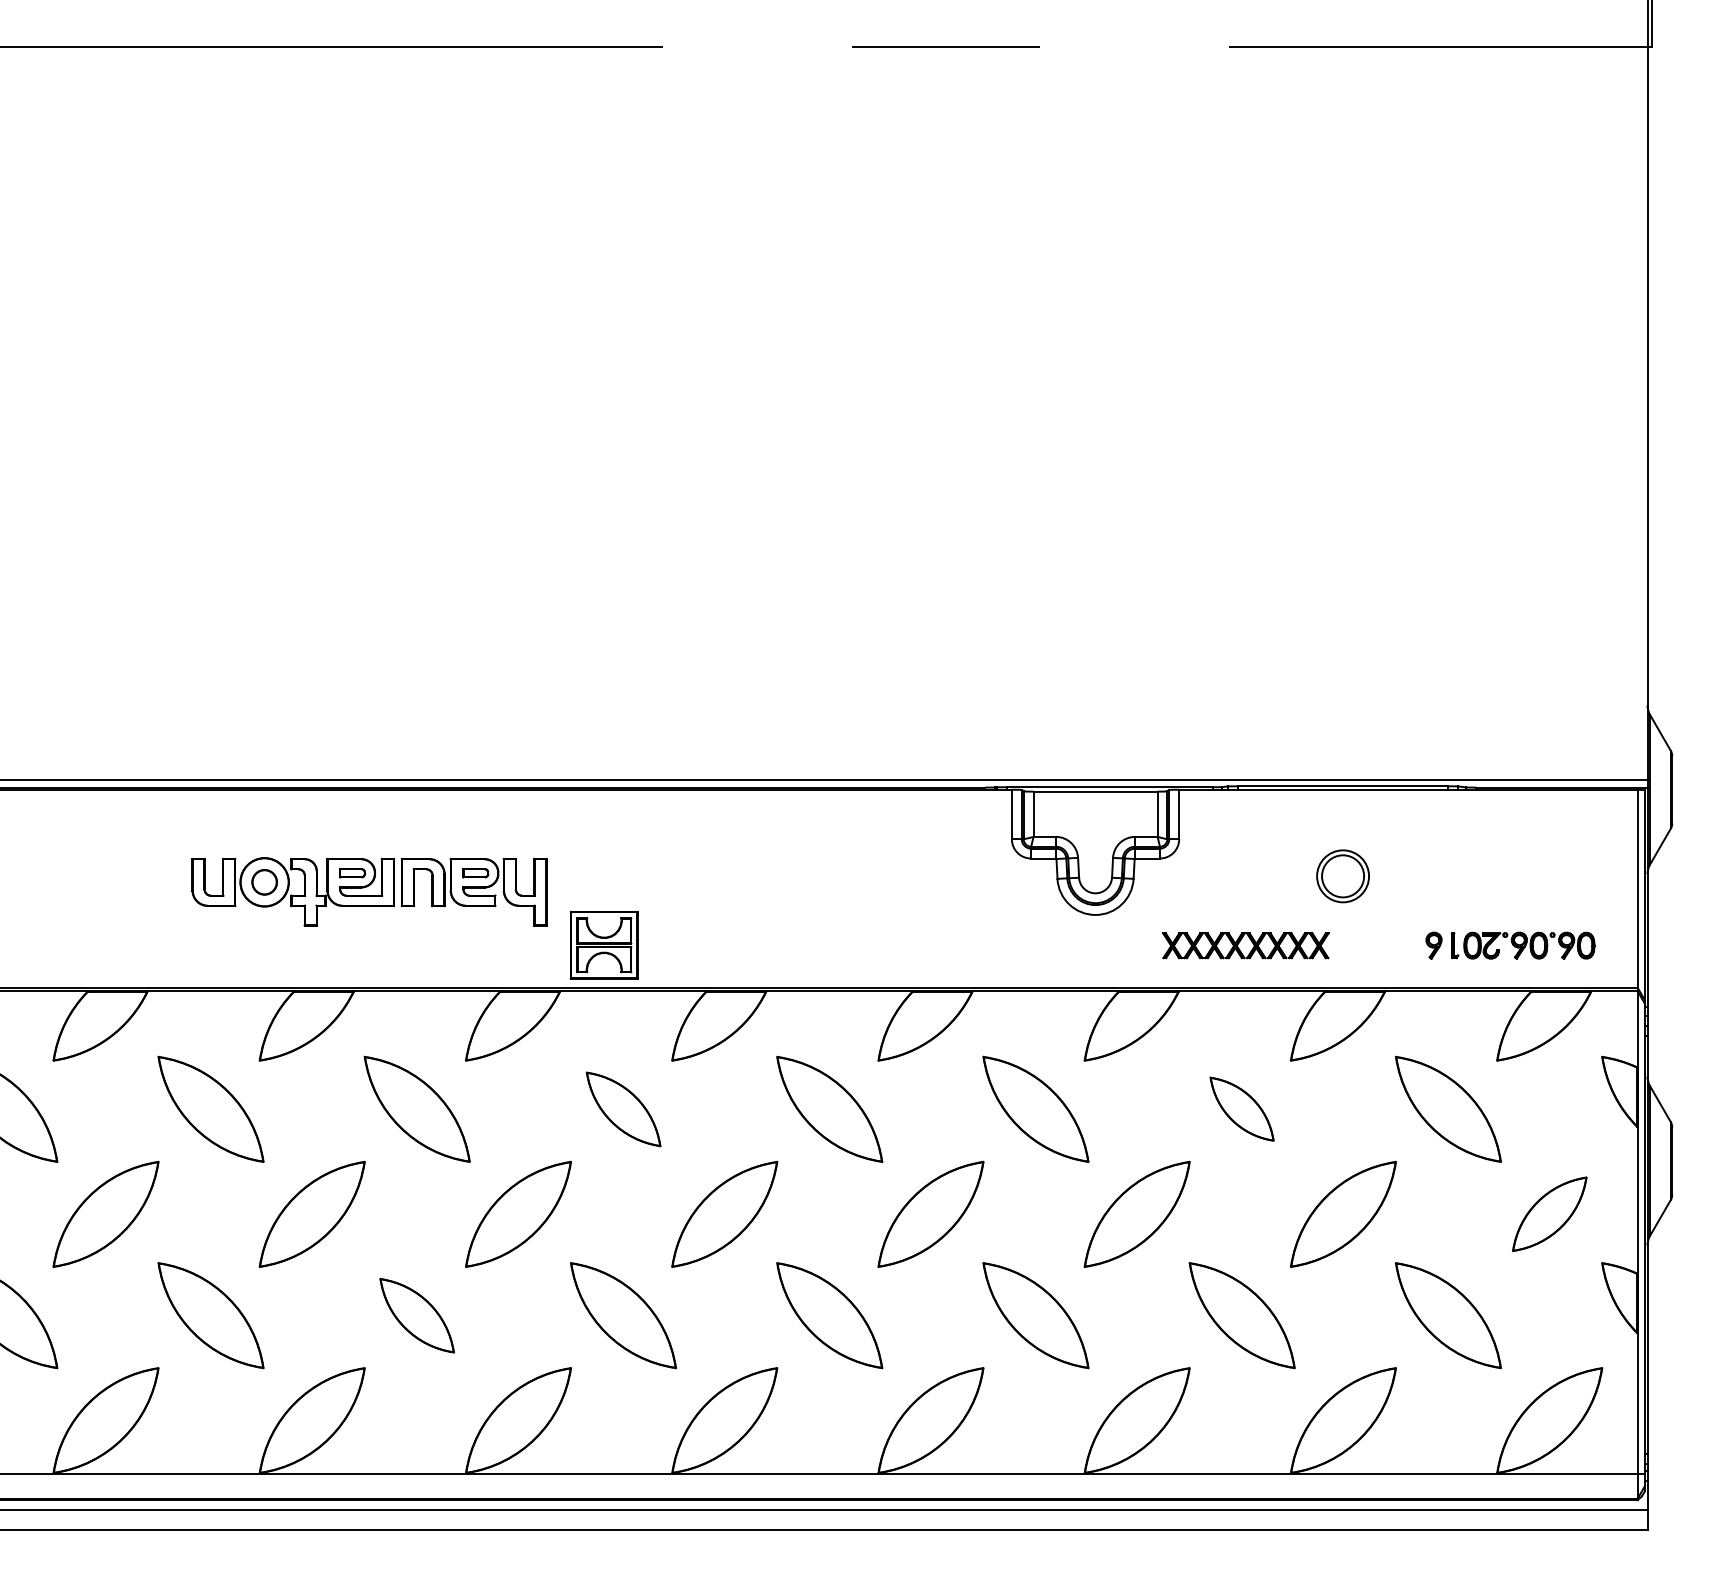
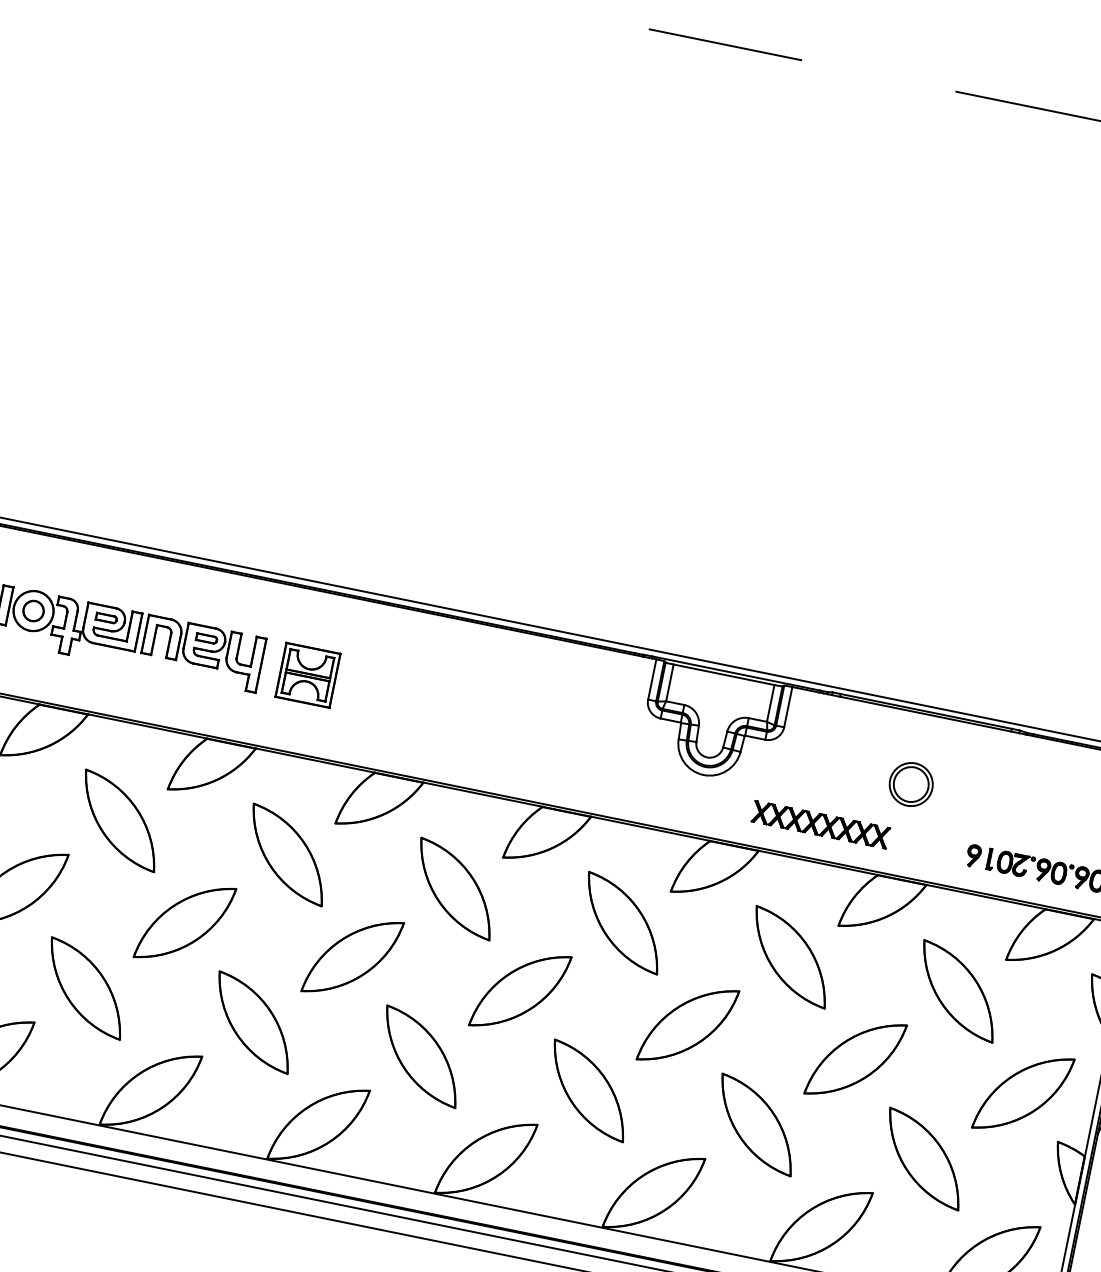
part: (603, 945) -> (307, 675), moved
part: (1241, 1108) -> (790, 956), size x1.67
part: (623, 1109) -> (287, 855), size x1.43
part: (1549, 1213) -> (1023, 1092), size x1.43
part: (416, 1315) -> (85, 988), size x1.43

